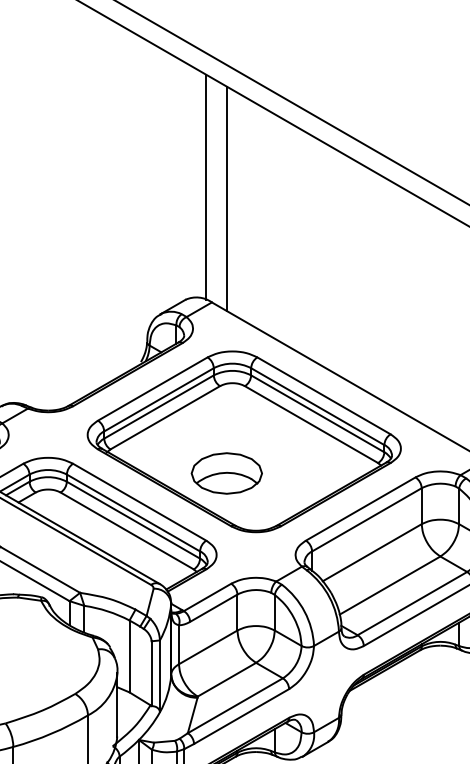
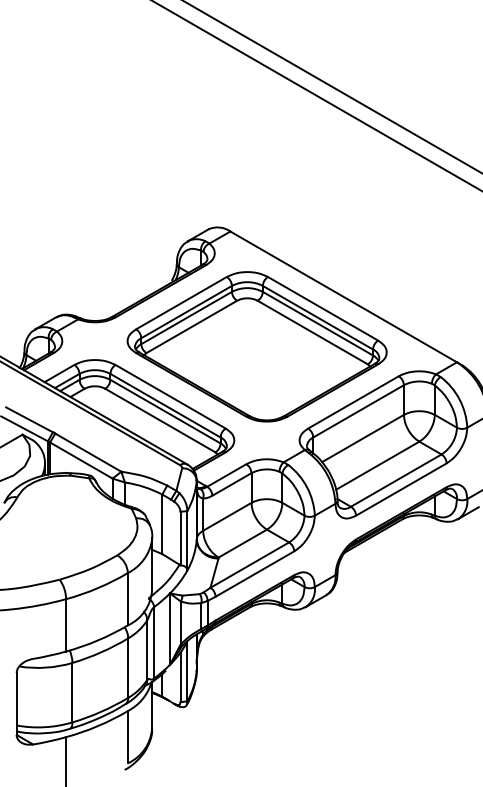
line: (206, 187) -> (225, 136), removed
line: (226, 198) -> (242, 145), removed
part: (226, 472) -> (242, 372), removed

